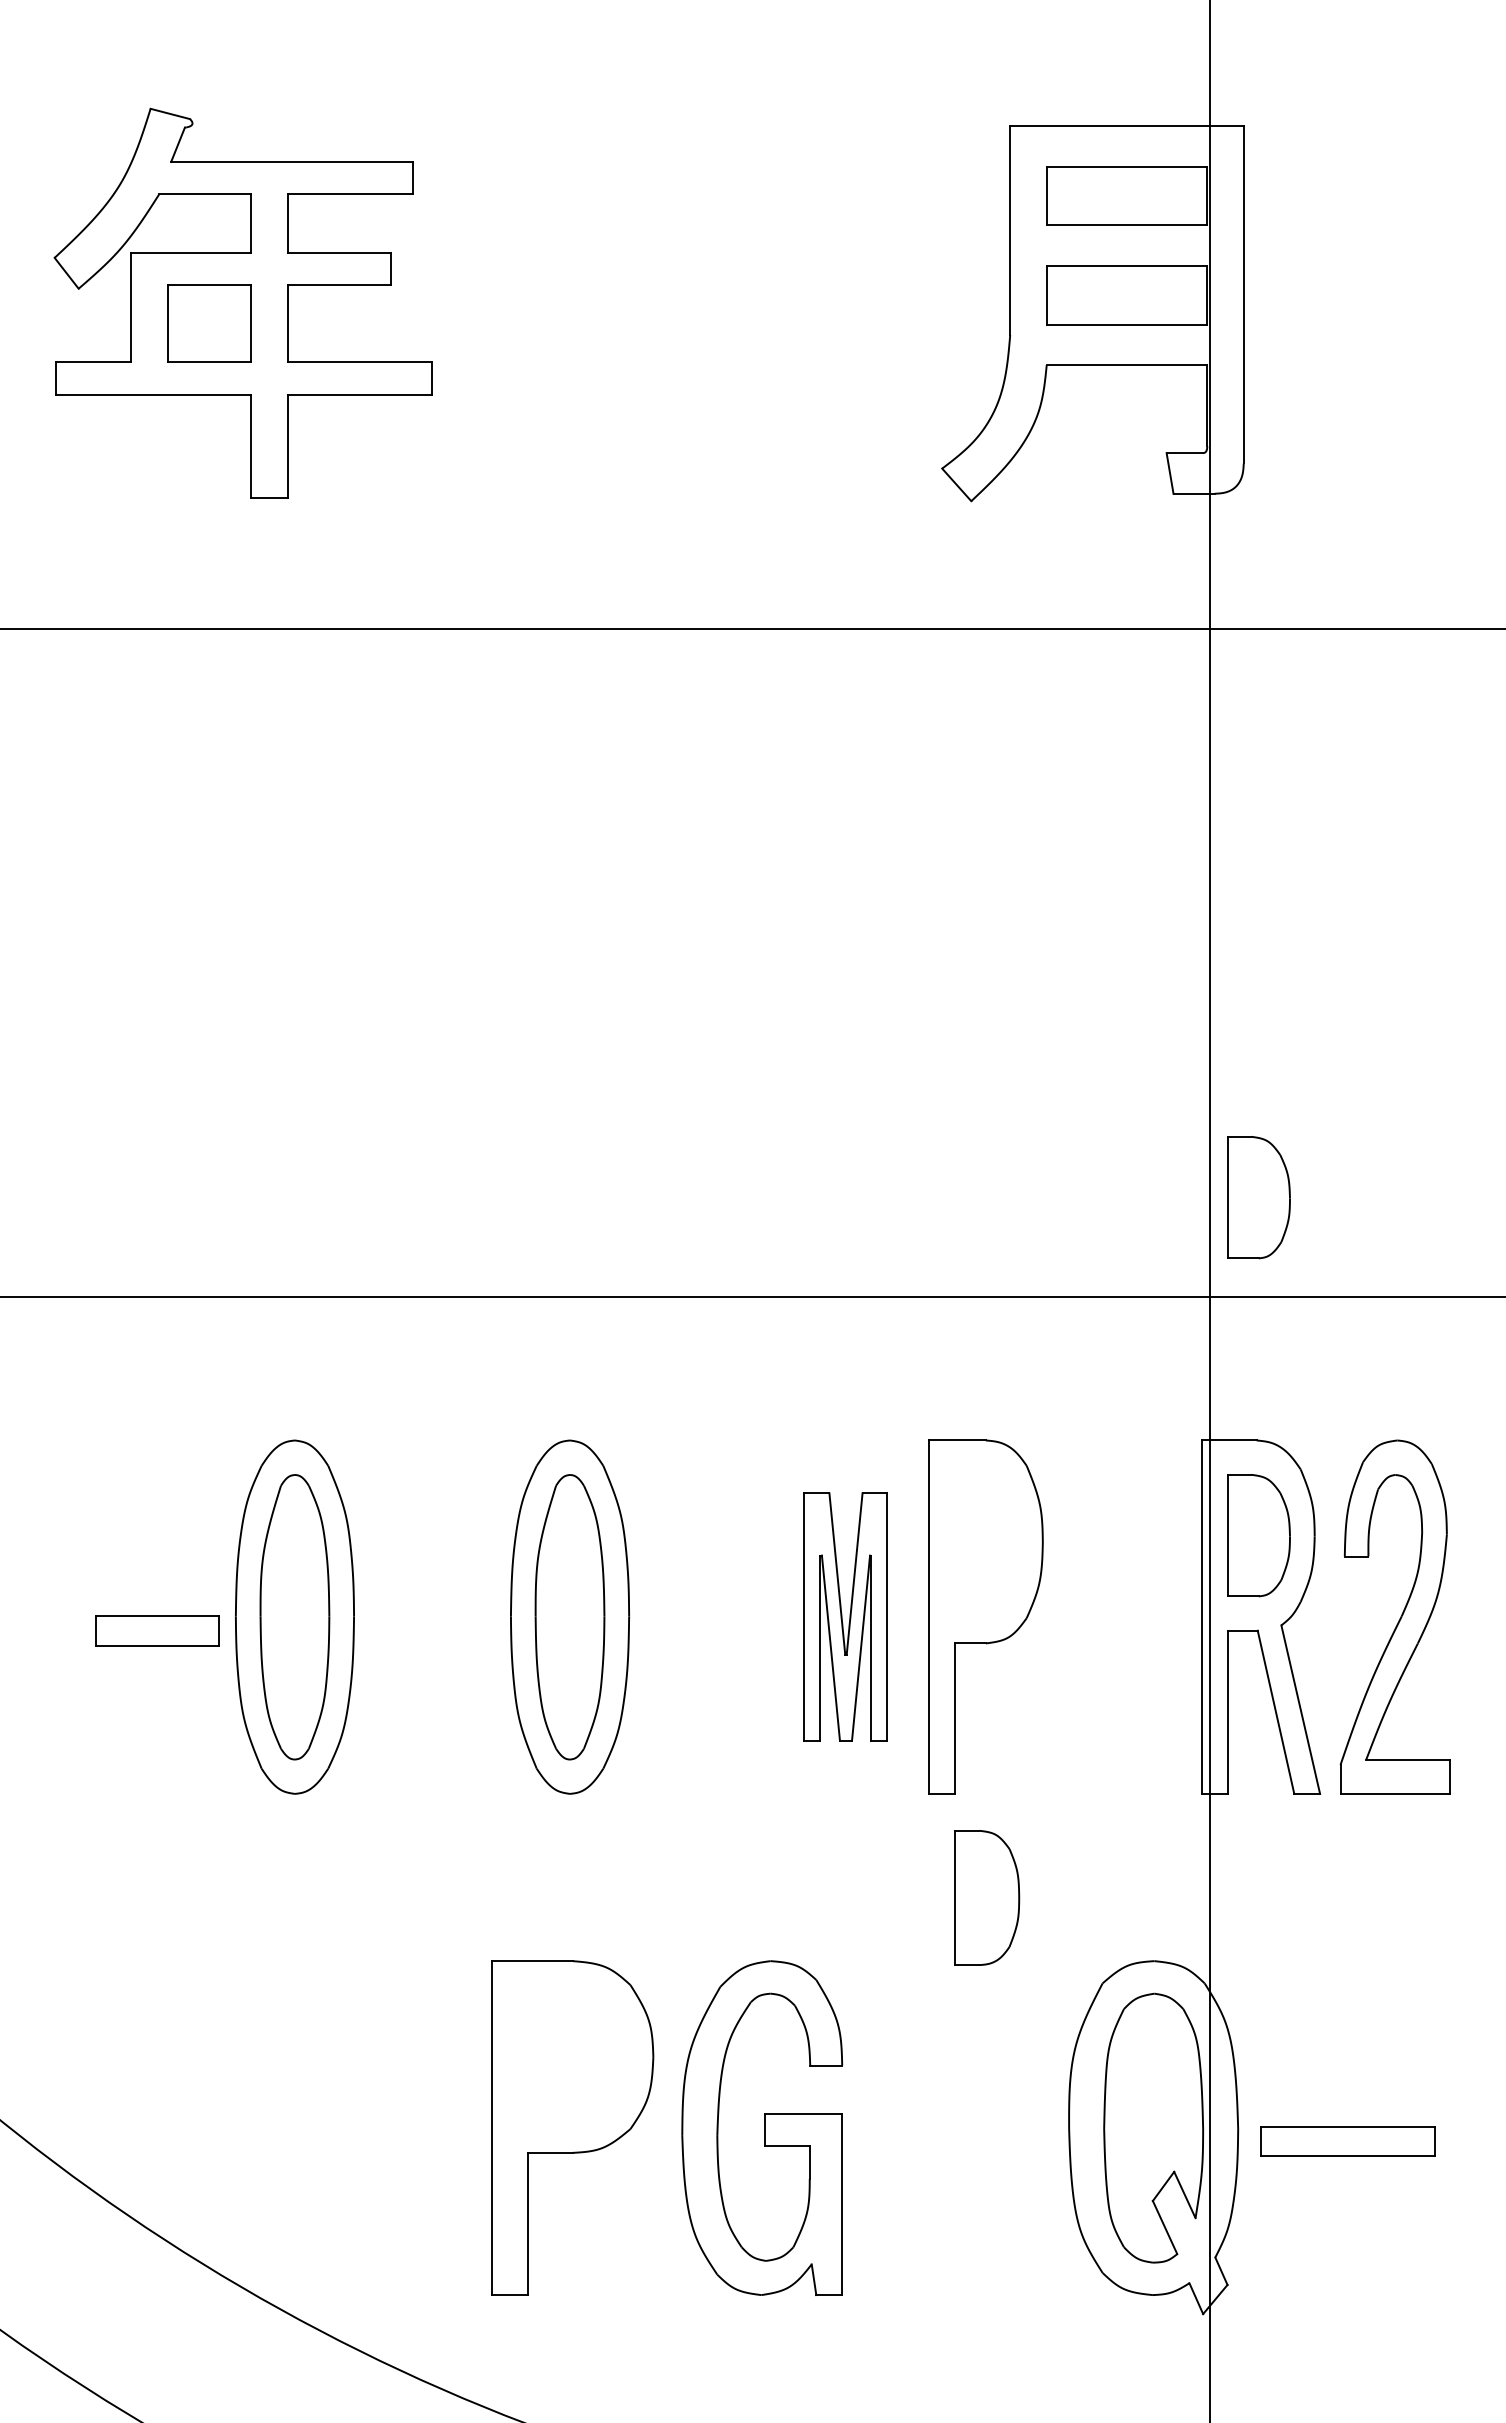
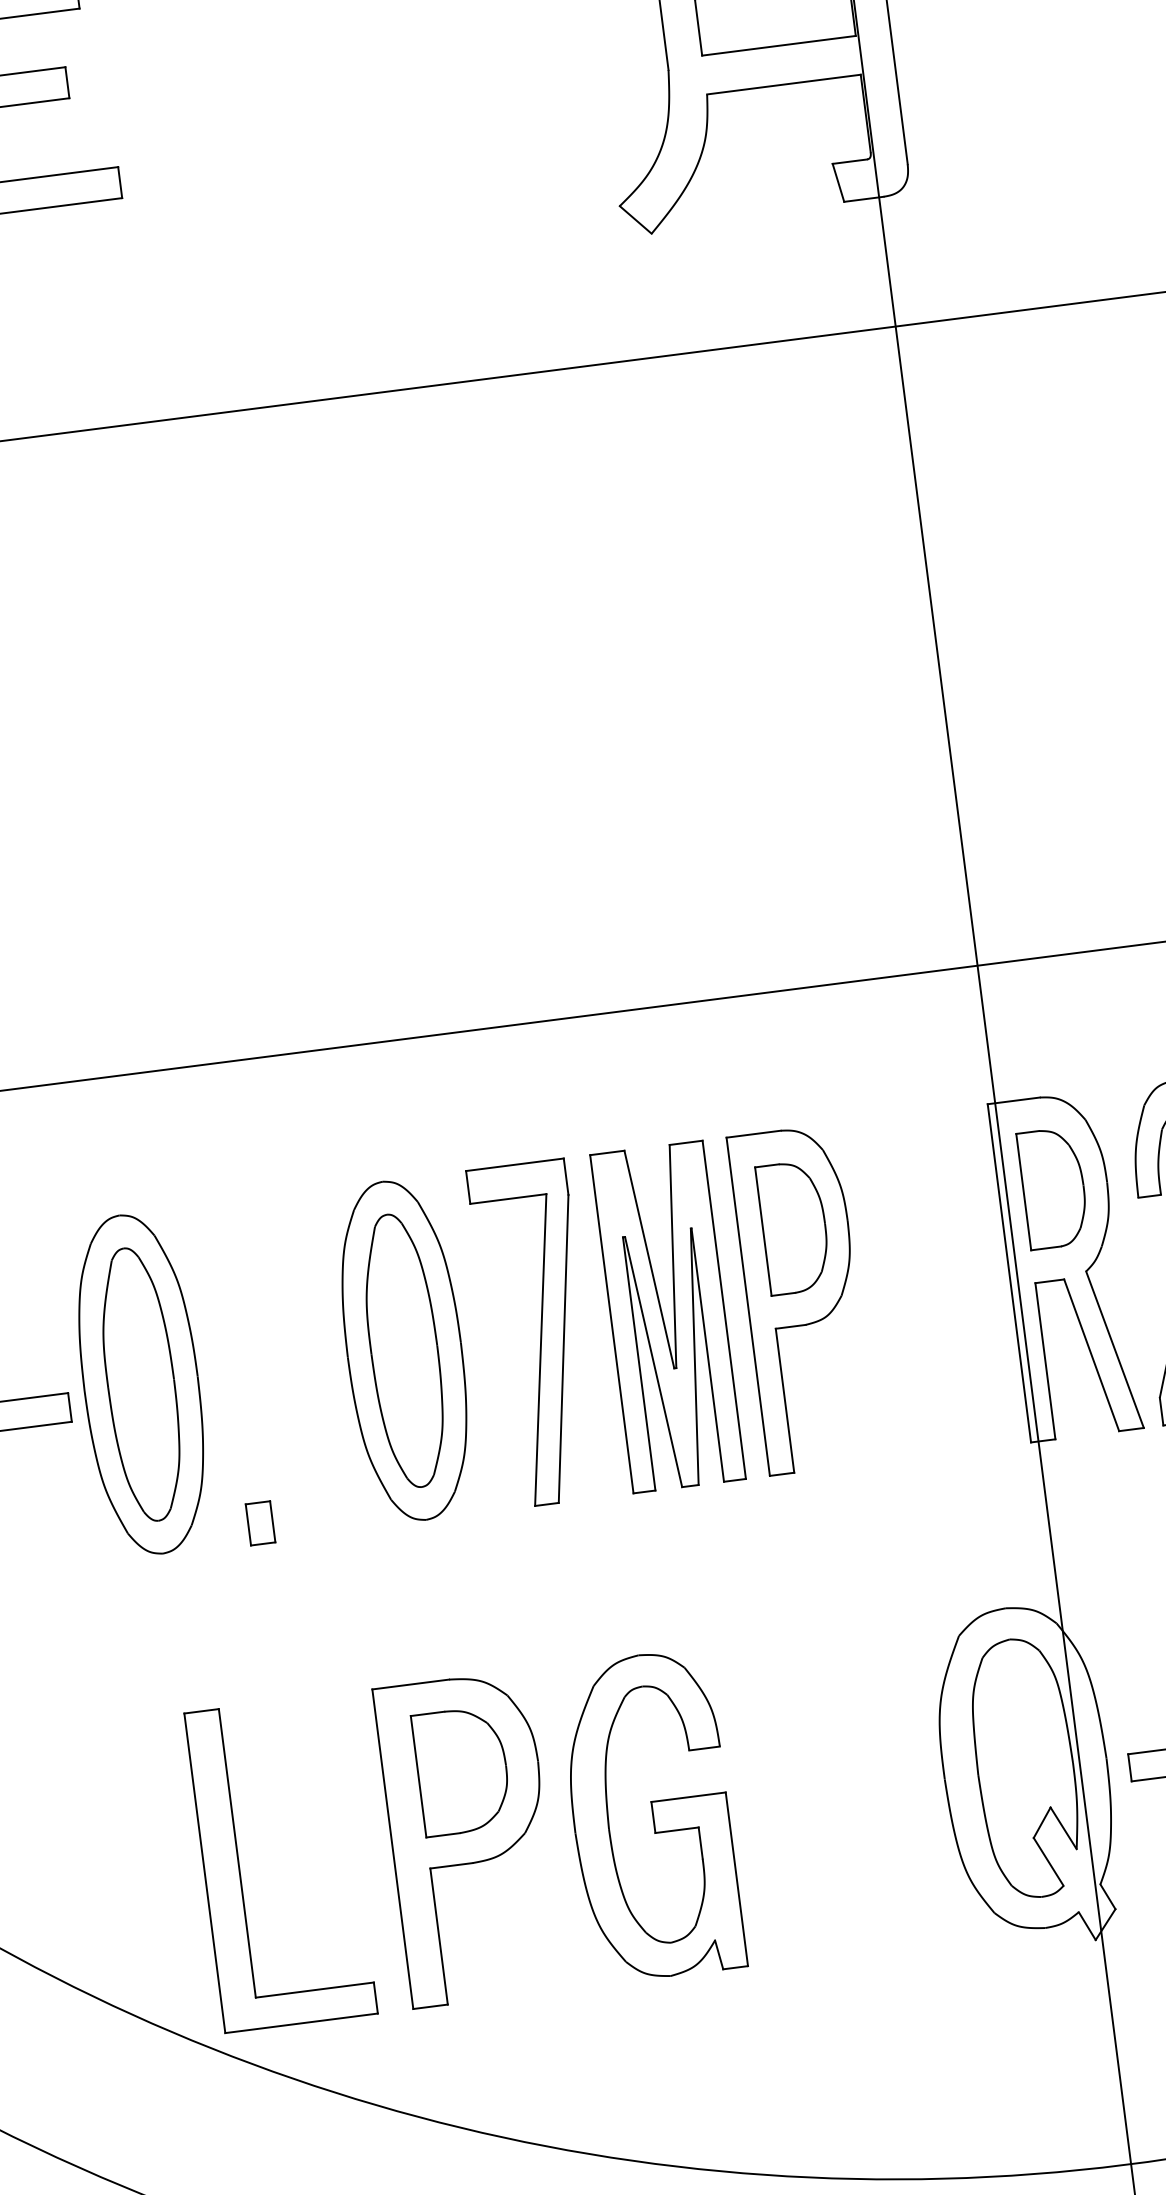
part: (1258, 1197) -> (1011, 864), removed
part: (708, 1616) -> (536, 1333), added
part: (845, 1616) -> (667, 1316), size x1.43
part: (399, 1775) -> (260, 1523), added
part: (987, 1897) -> (794, 1227), moved
part: (573, 2056) -> (461, 1770), added
part: (332, 2127) -> (239, 1868), added

